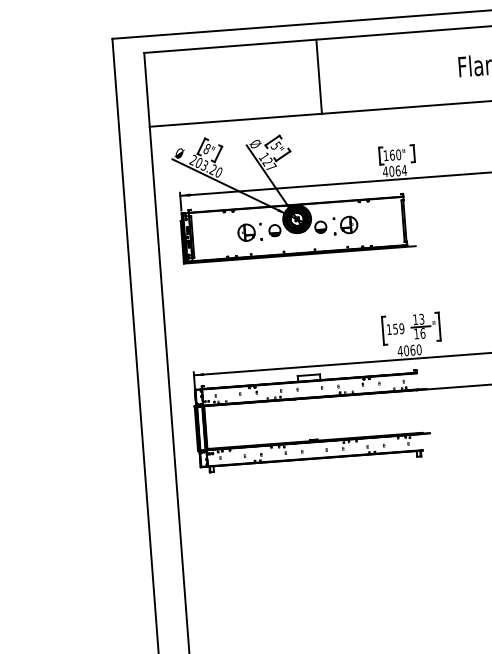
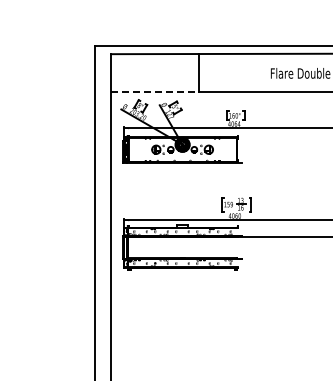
line: (236, 121) -> (155, 92), solid -> dashed

